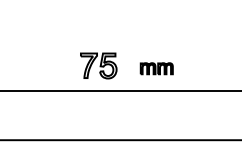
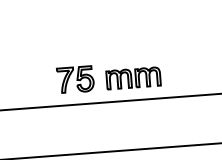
part: (156, 68) -> (133, 77), size x1.67

